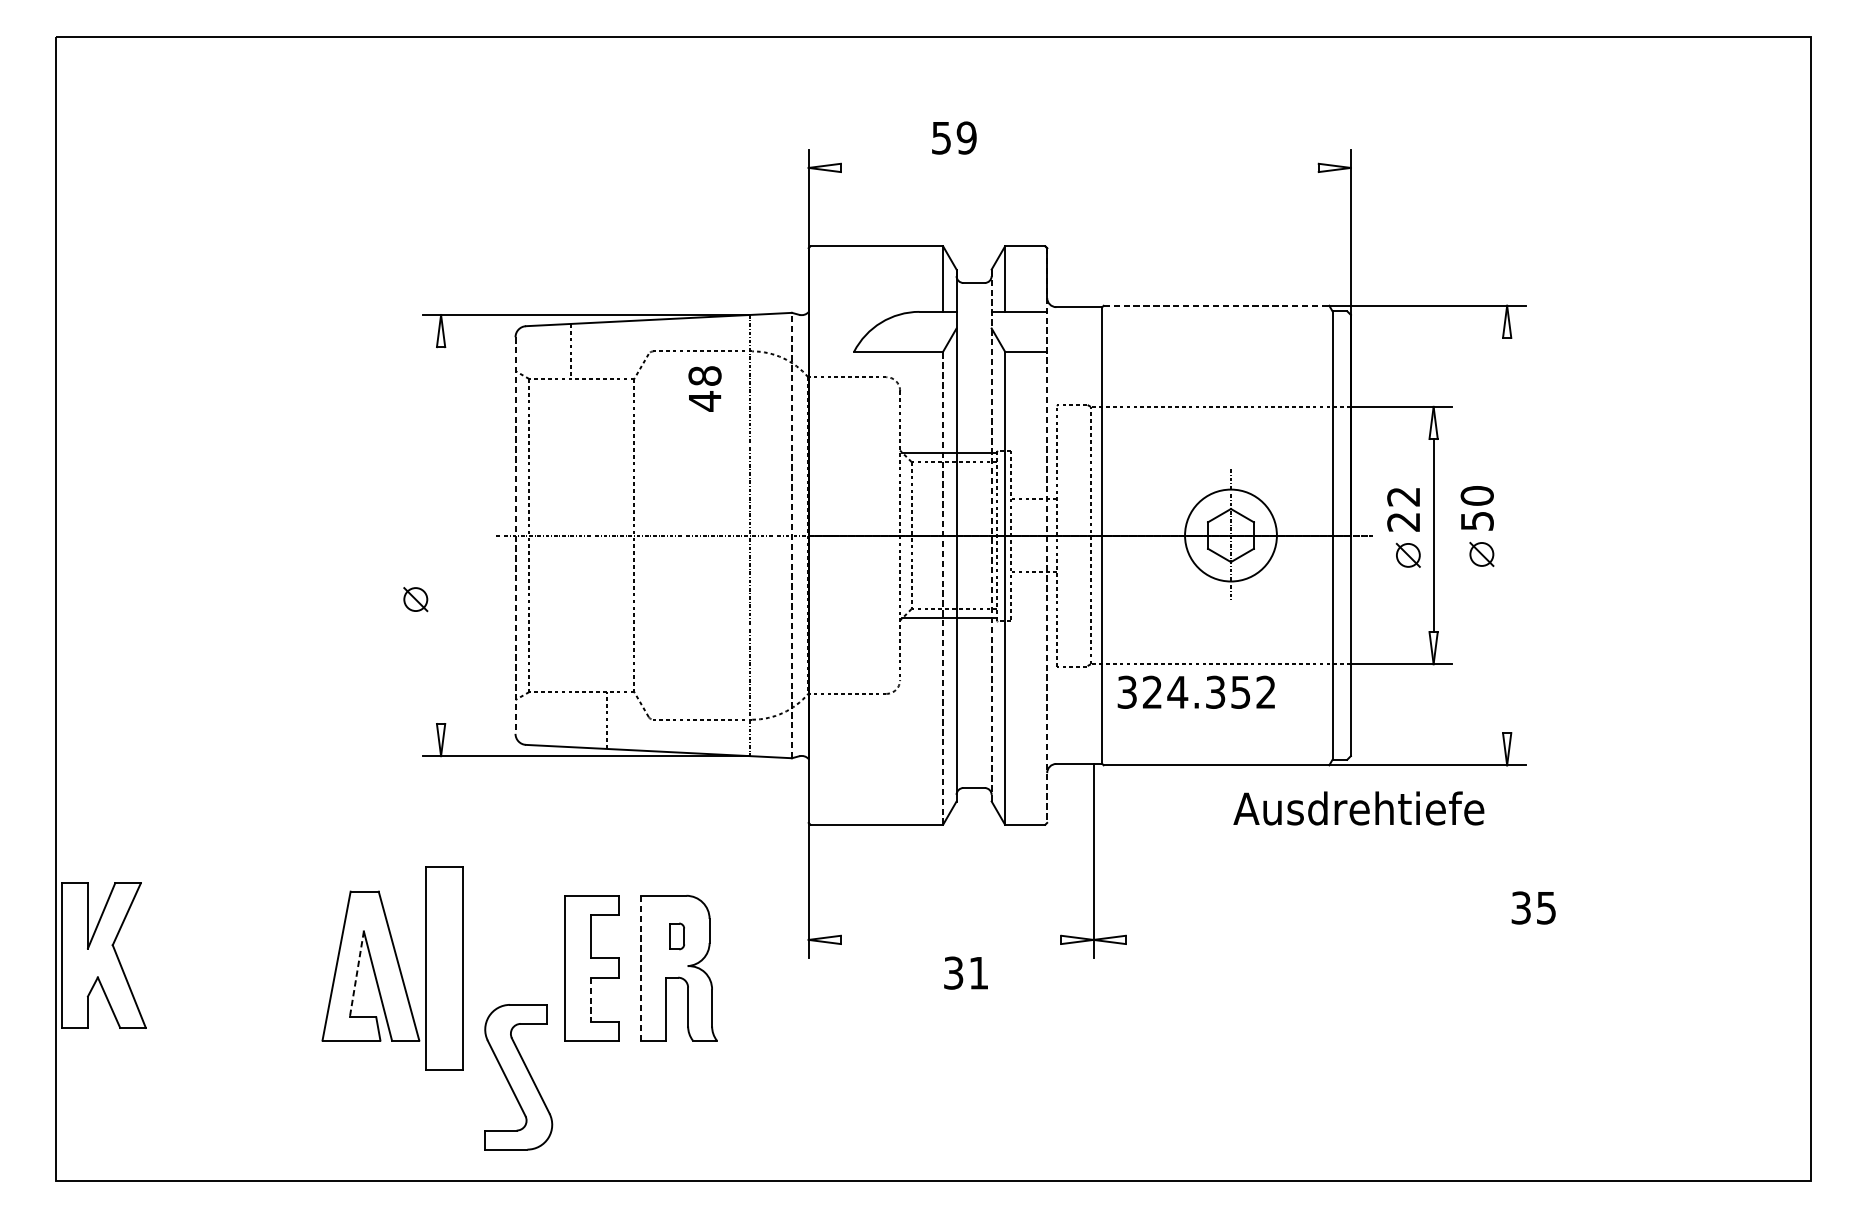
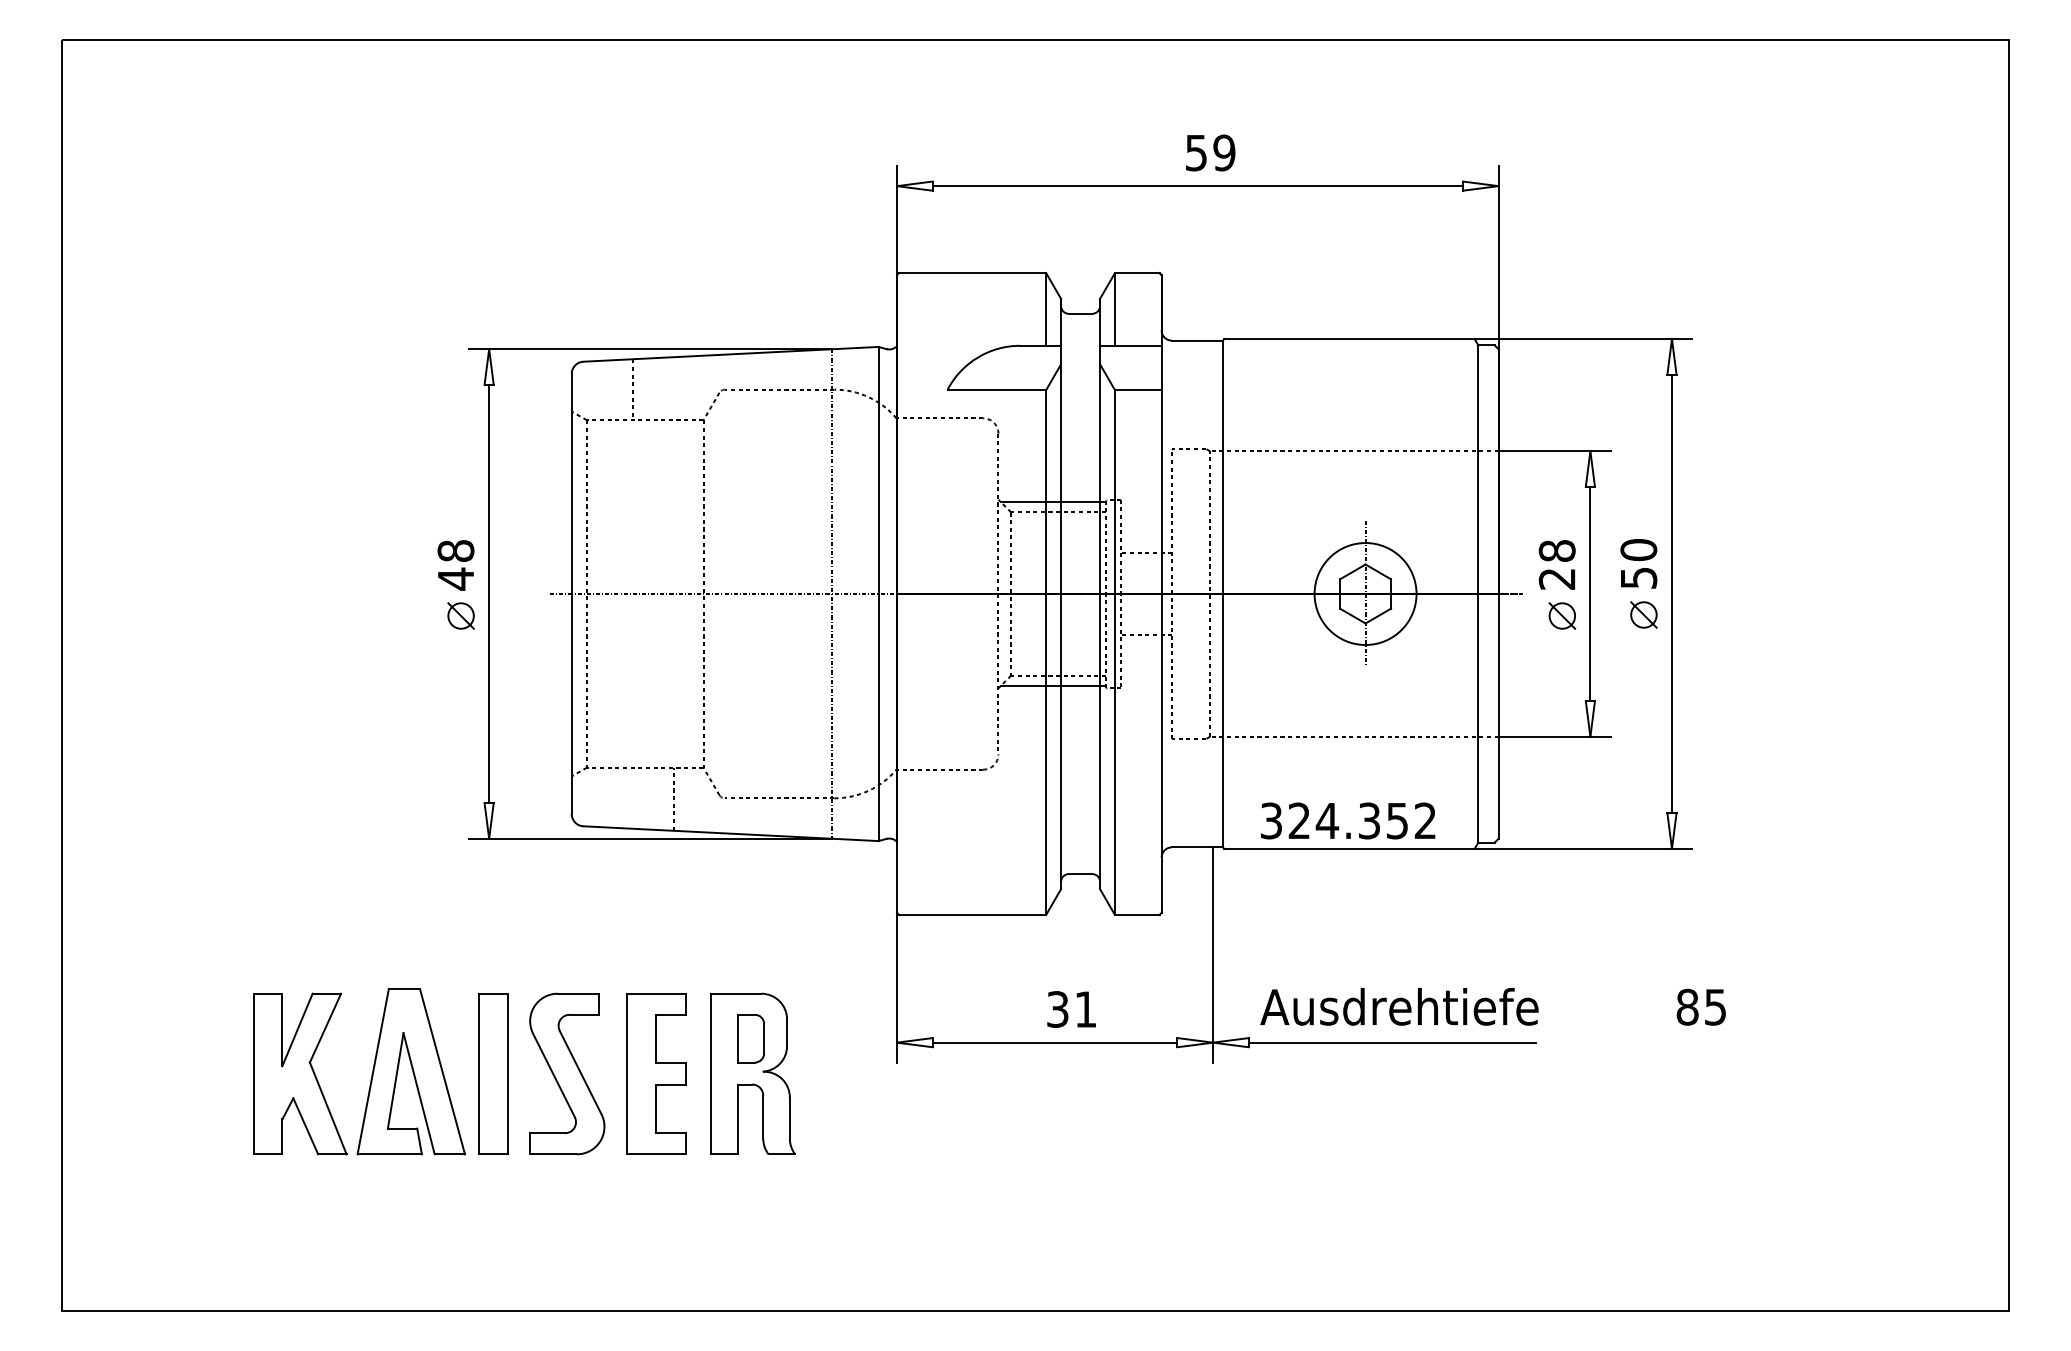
text: (954, 137) -> (1210, 152), moved
line: (1079, 168) -> (1197, 186), added
line: (1217, 306) -> (1350, 339), dashed -> solid
text: (704, 389) -> (455, 565), moved
text: (1403, 496) -> (1556, 550), 22 -> 28
line: (441, 535) -> (489, 593), added
line: (515, 535) -> (571, 594), dashed -> solid
line: (791, 535) -> (878, 593), dashed -> solid
line: (992, 535) -> (1100, 593), dashed -> solid
line: (1047, 535) -> (1161, 594), dashed -> solid
line: (1506, 535) -> (1671, 593), added
line: (943, 587) -> (1046, 651), dashed -> solid
part: (415, 599) -> (460, 615), moved
text: (1196, 691) -> (1348, 820), moved
text: (1358, 808) -> (1399, 1006), moved
text: (1521, 907) -> (1687, 1006), 35 -> 85
part: (676, 936) -> (750, 1038), size x1.67
line: (950, 939) -> (1054, 1042), added
line: (1255, 939) -> (1392, 1042), added
part: (104, 955) -> (300, 1073), moved
part: (444, 967) -> (493, 1073), size x0.71
line: (640, 968) -> (710, 1074), dashed -> solid
text: (965, 973) -> (1071, 1009), moved
line: (356, 974) -> (395, 1081), dashed -> solid
line: (591, 1000) -> (655, 1109), dashed -> solid
part: (518, 1076) -> (567, 1073), moved

